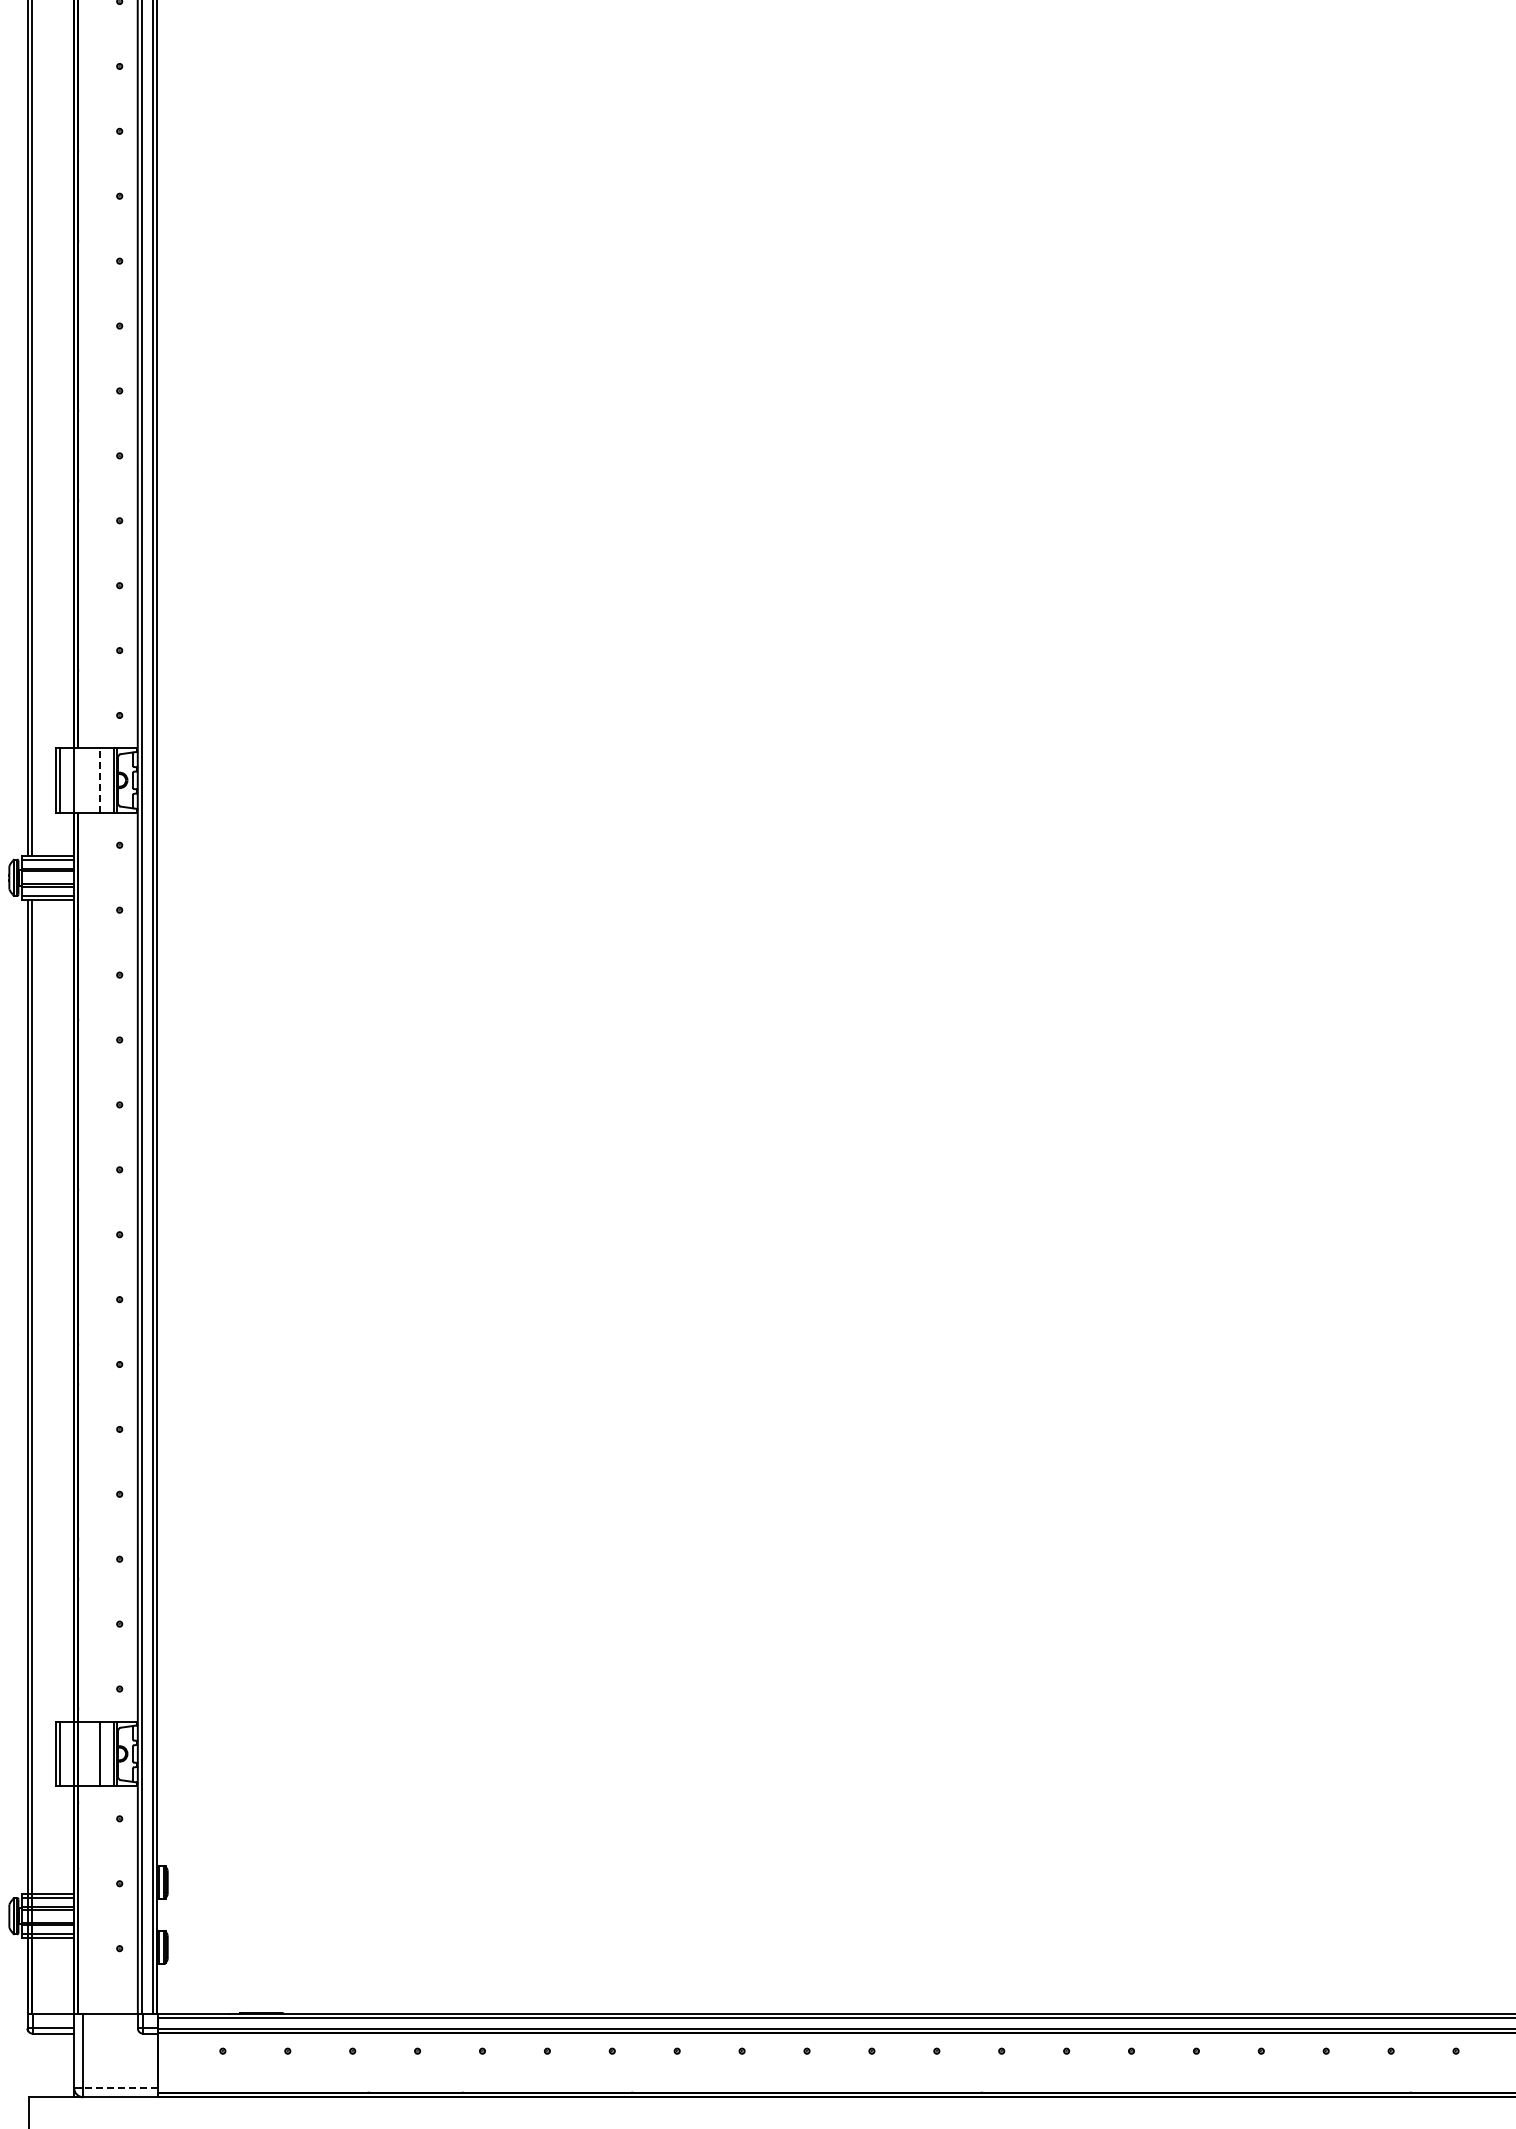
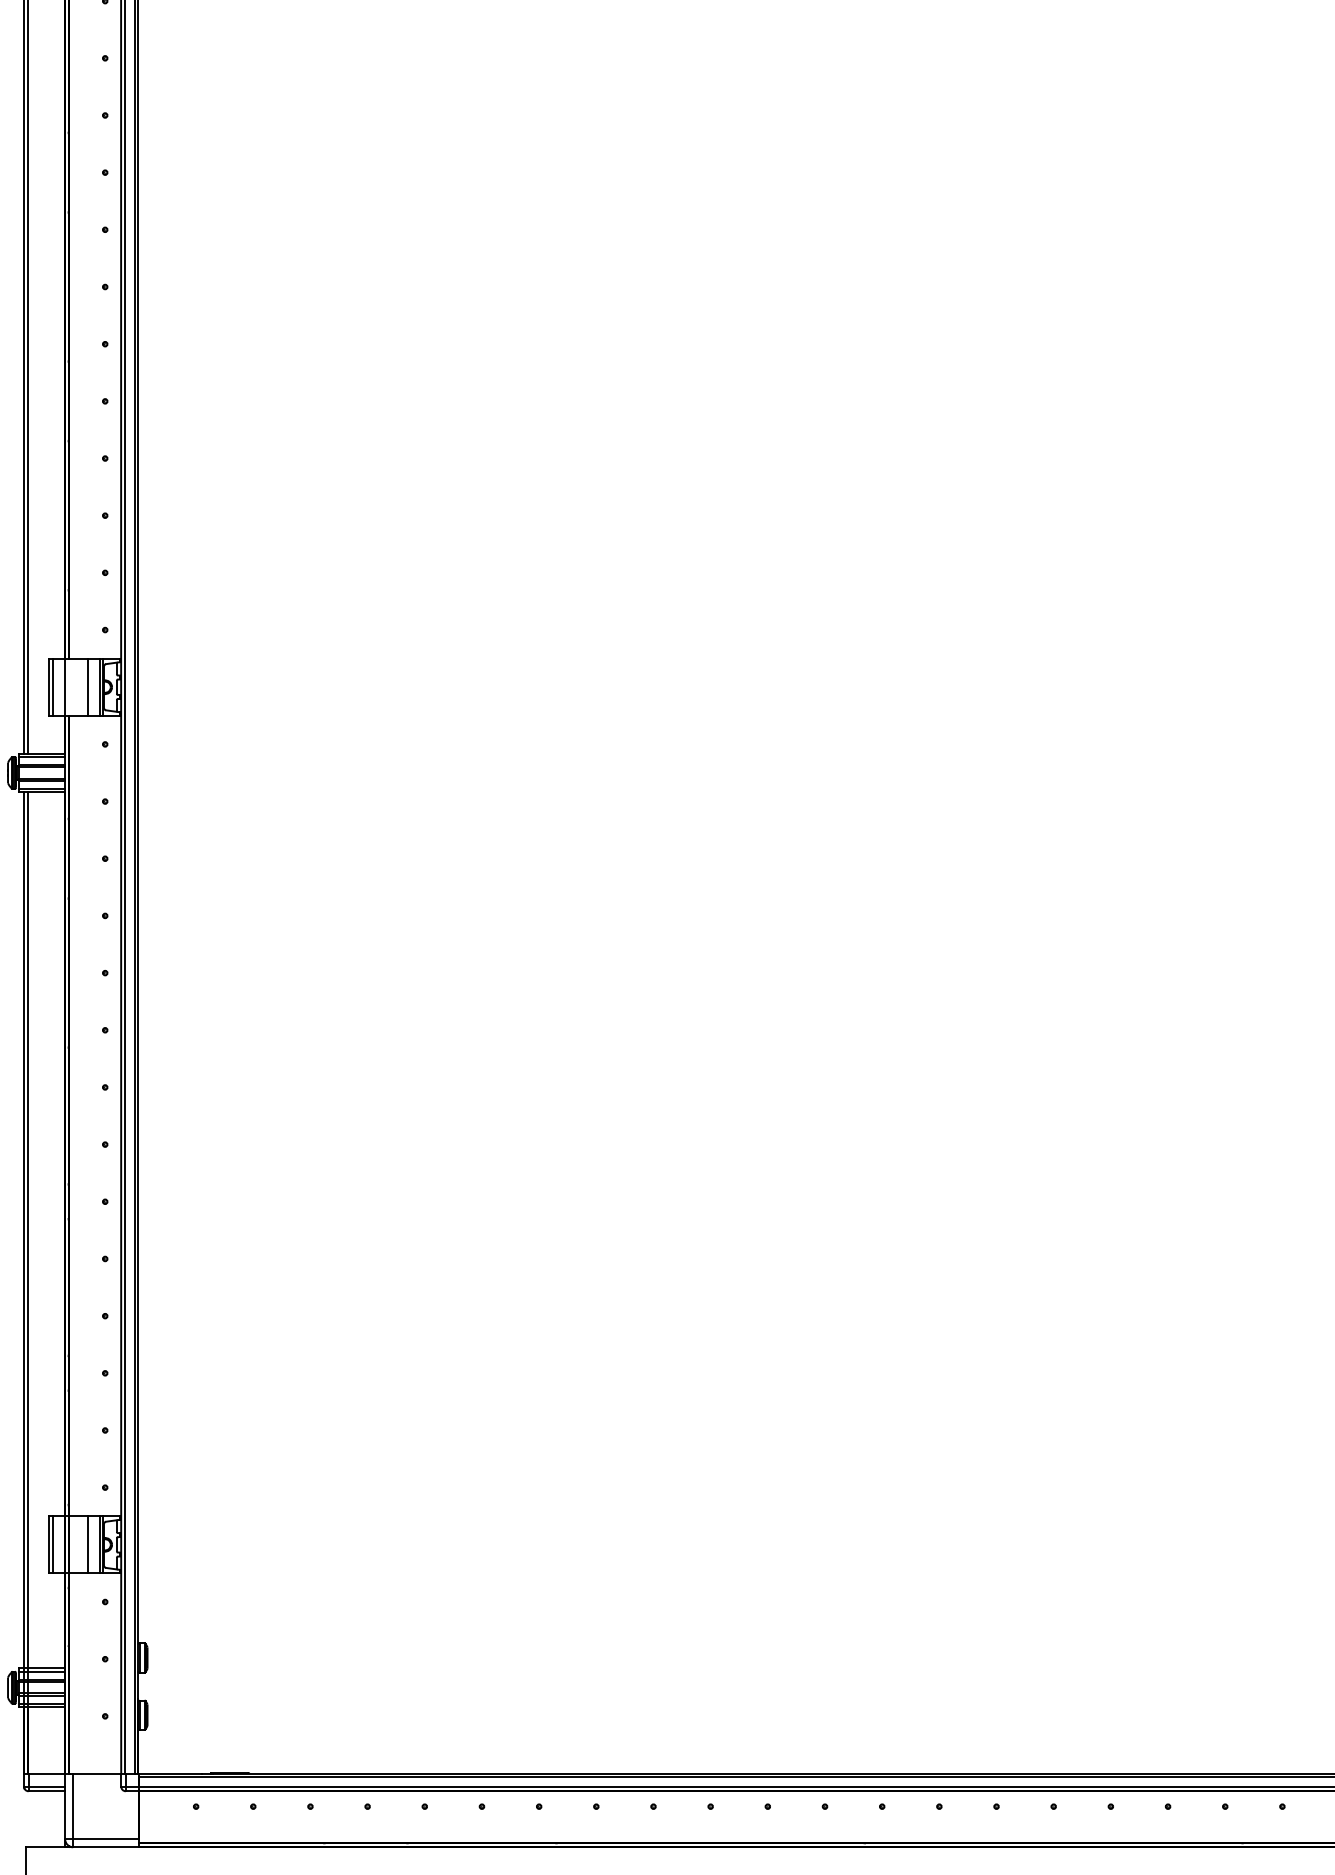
line: (100, 779) -> (88, 686), dashed -> solid
line: (120, 2088) -> (105, 1839), dashed -> solid

